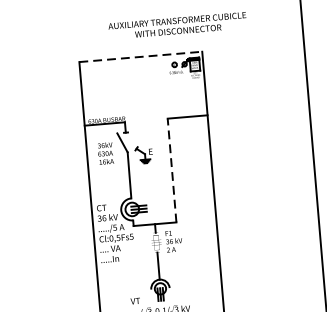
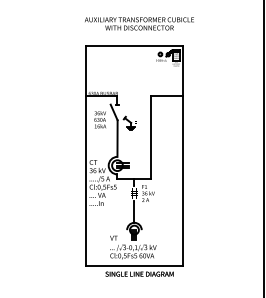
text: (177, 25) -> (139, 23), moved
line: (141, 56) -> (134, 45), dashed -> solid
line: (172, 170) -> (151, 137), dashed -> solid

